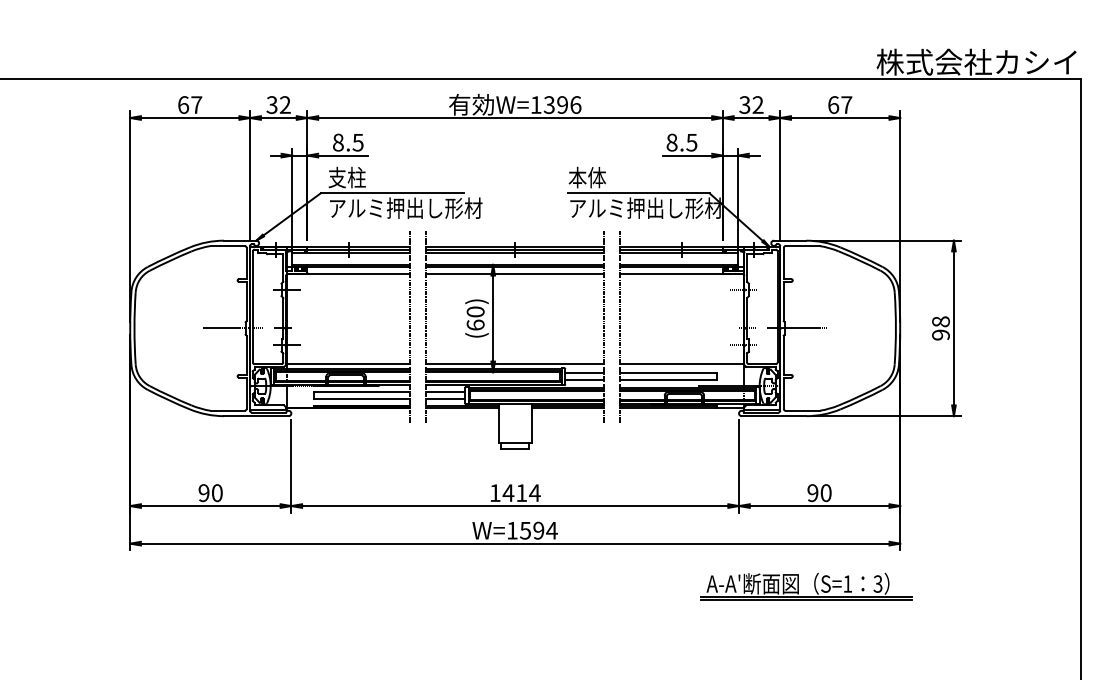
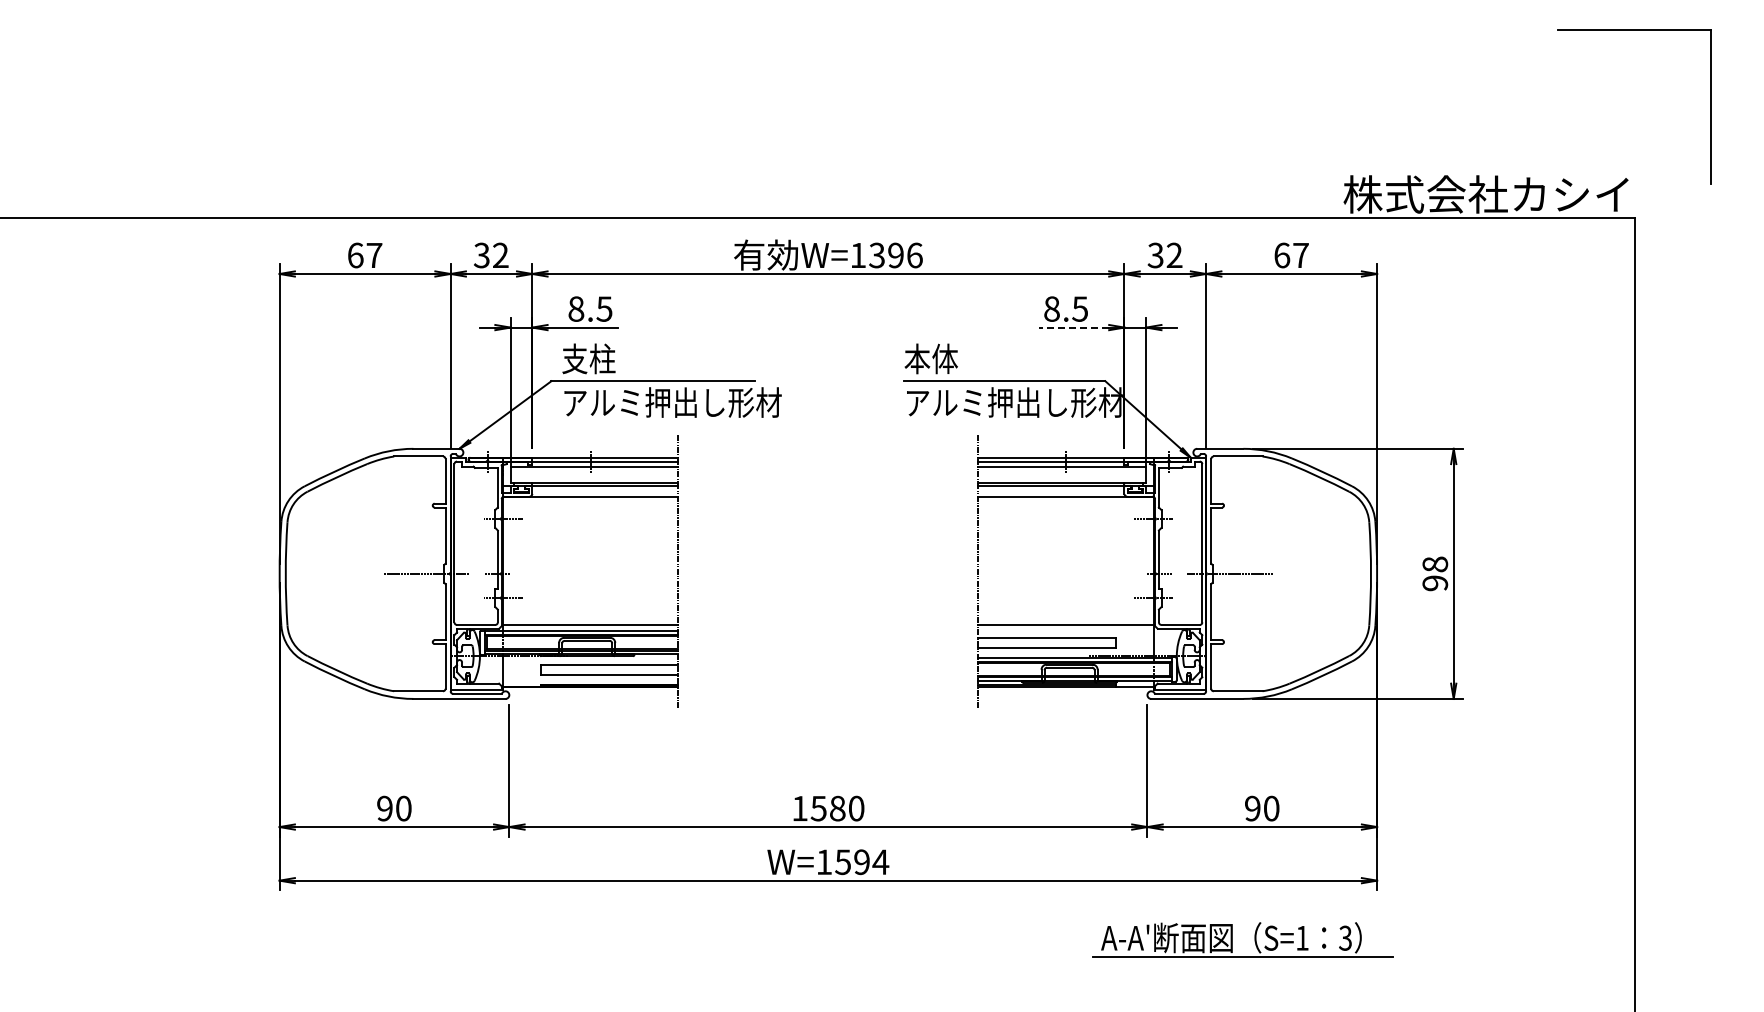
line: (687, 155) -> (1073, 327), solid -> dashed
part: (493, 340) -> (797, 590), removed
text: (521, 493) -> (837, 808), 1414 -> 1580
line: (805, 599) -> (1242, 960), removed

